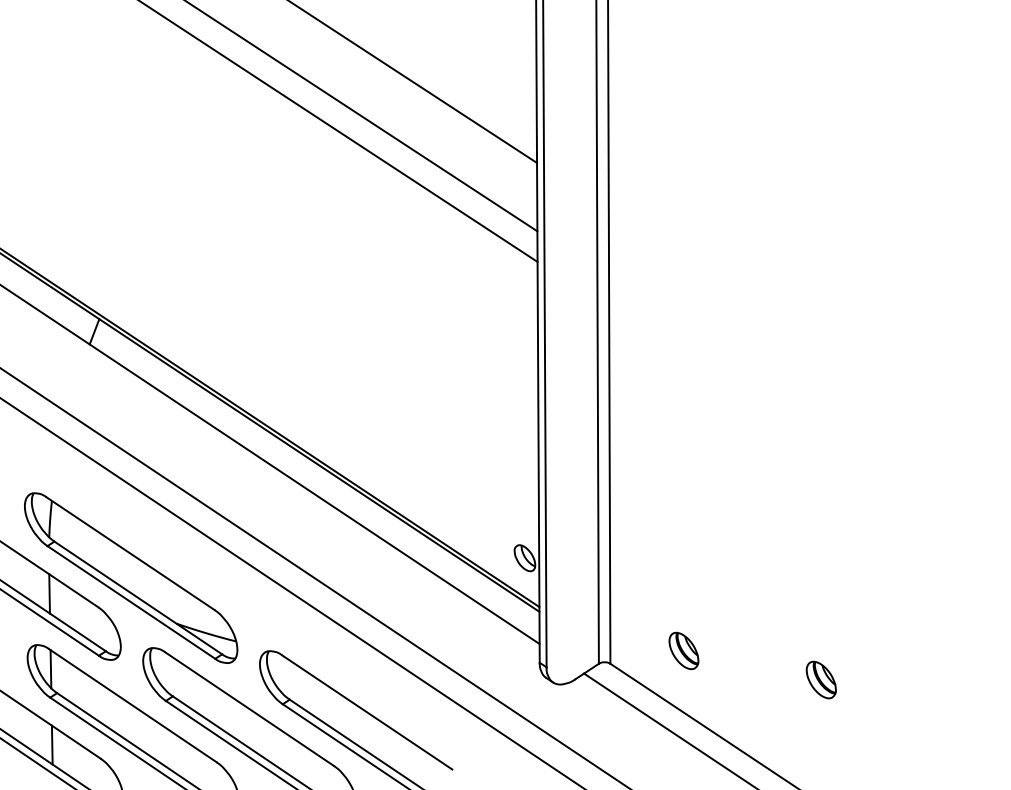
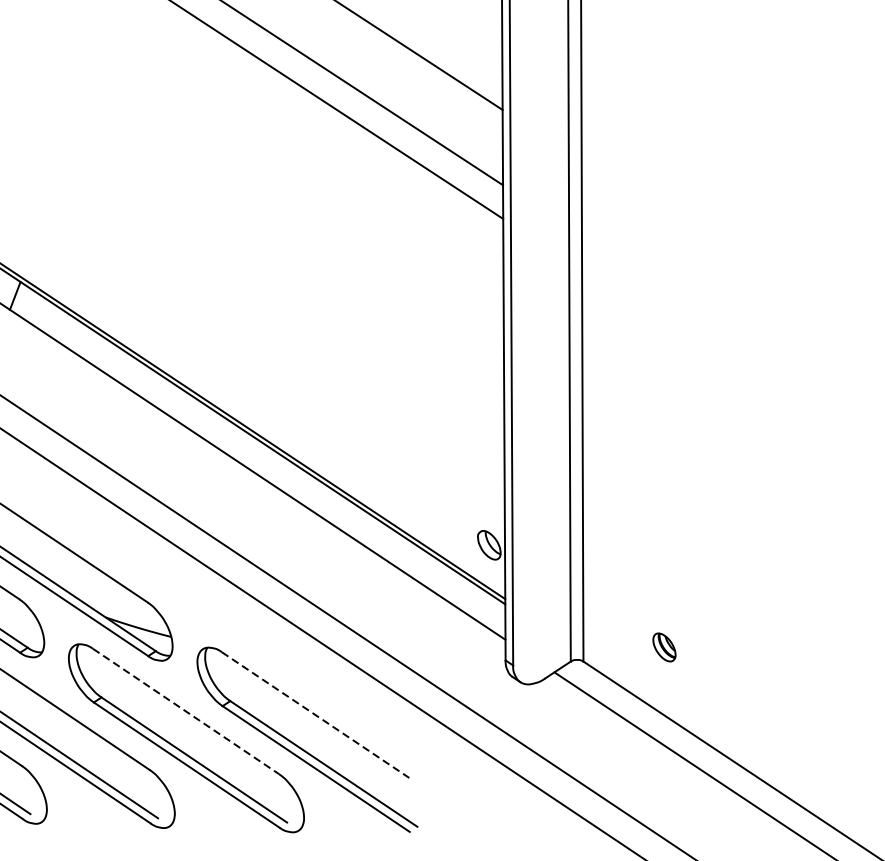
part: (683, 650) -> (663, 646), size x0.7
part: (820, 679) -> (814, 678), removed
line: (249, 709) -> (185, 711), solid -> dashed
line: (367, 712) -> (315, 715), solid -> dashed

